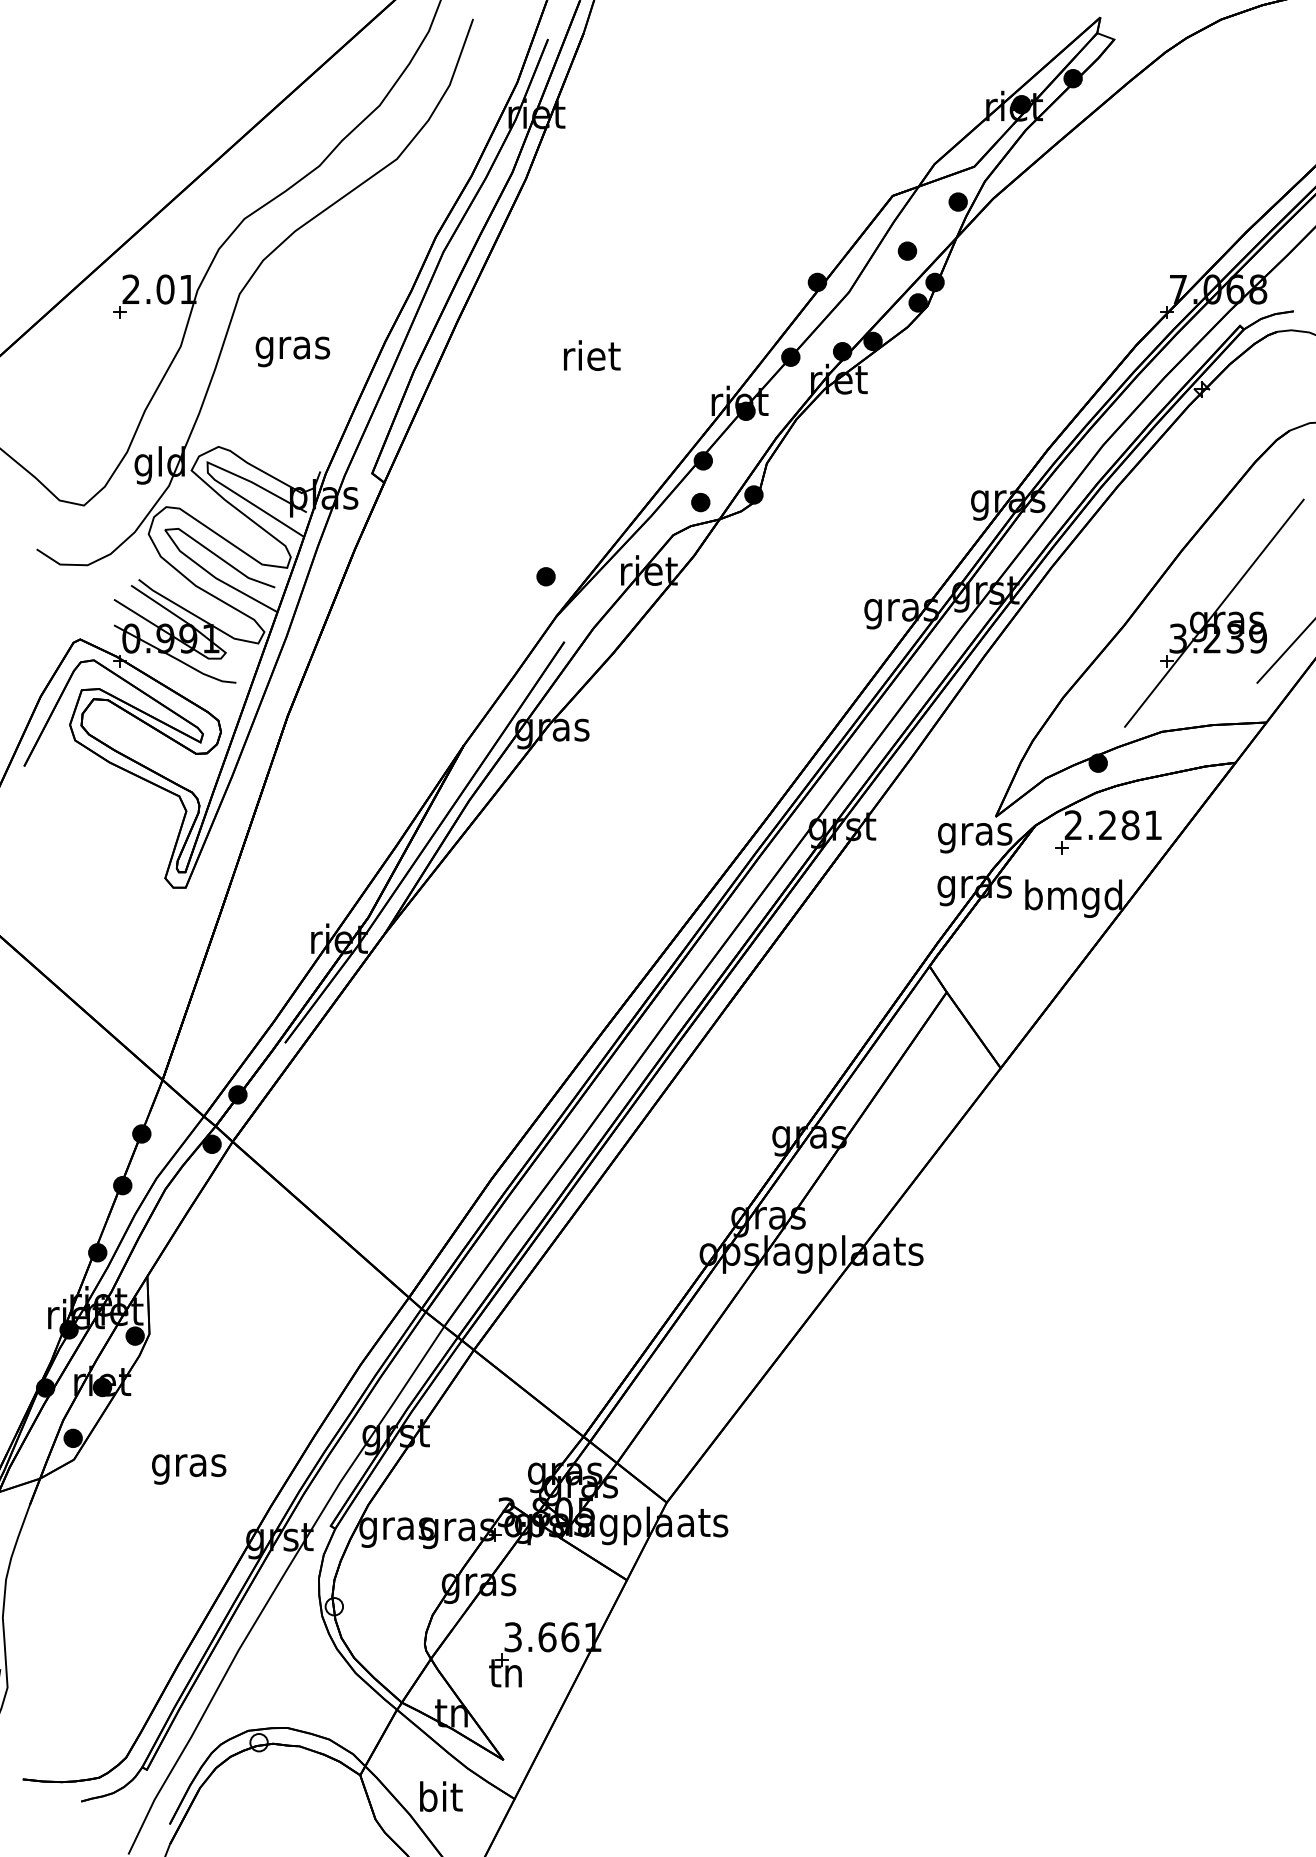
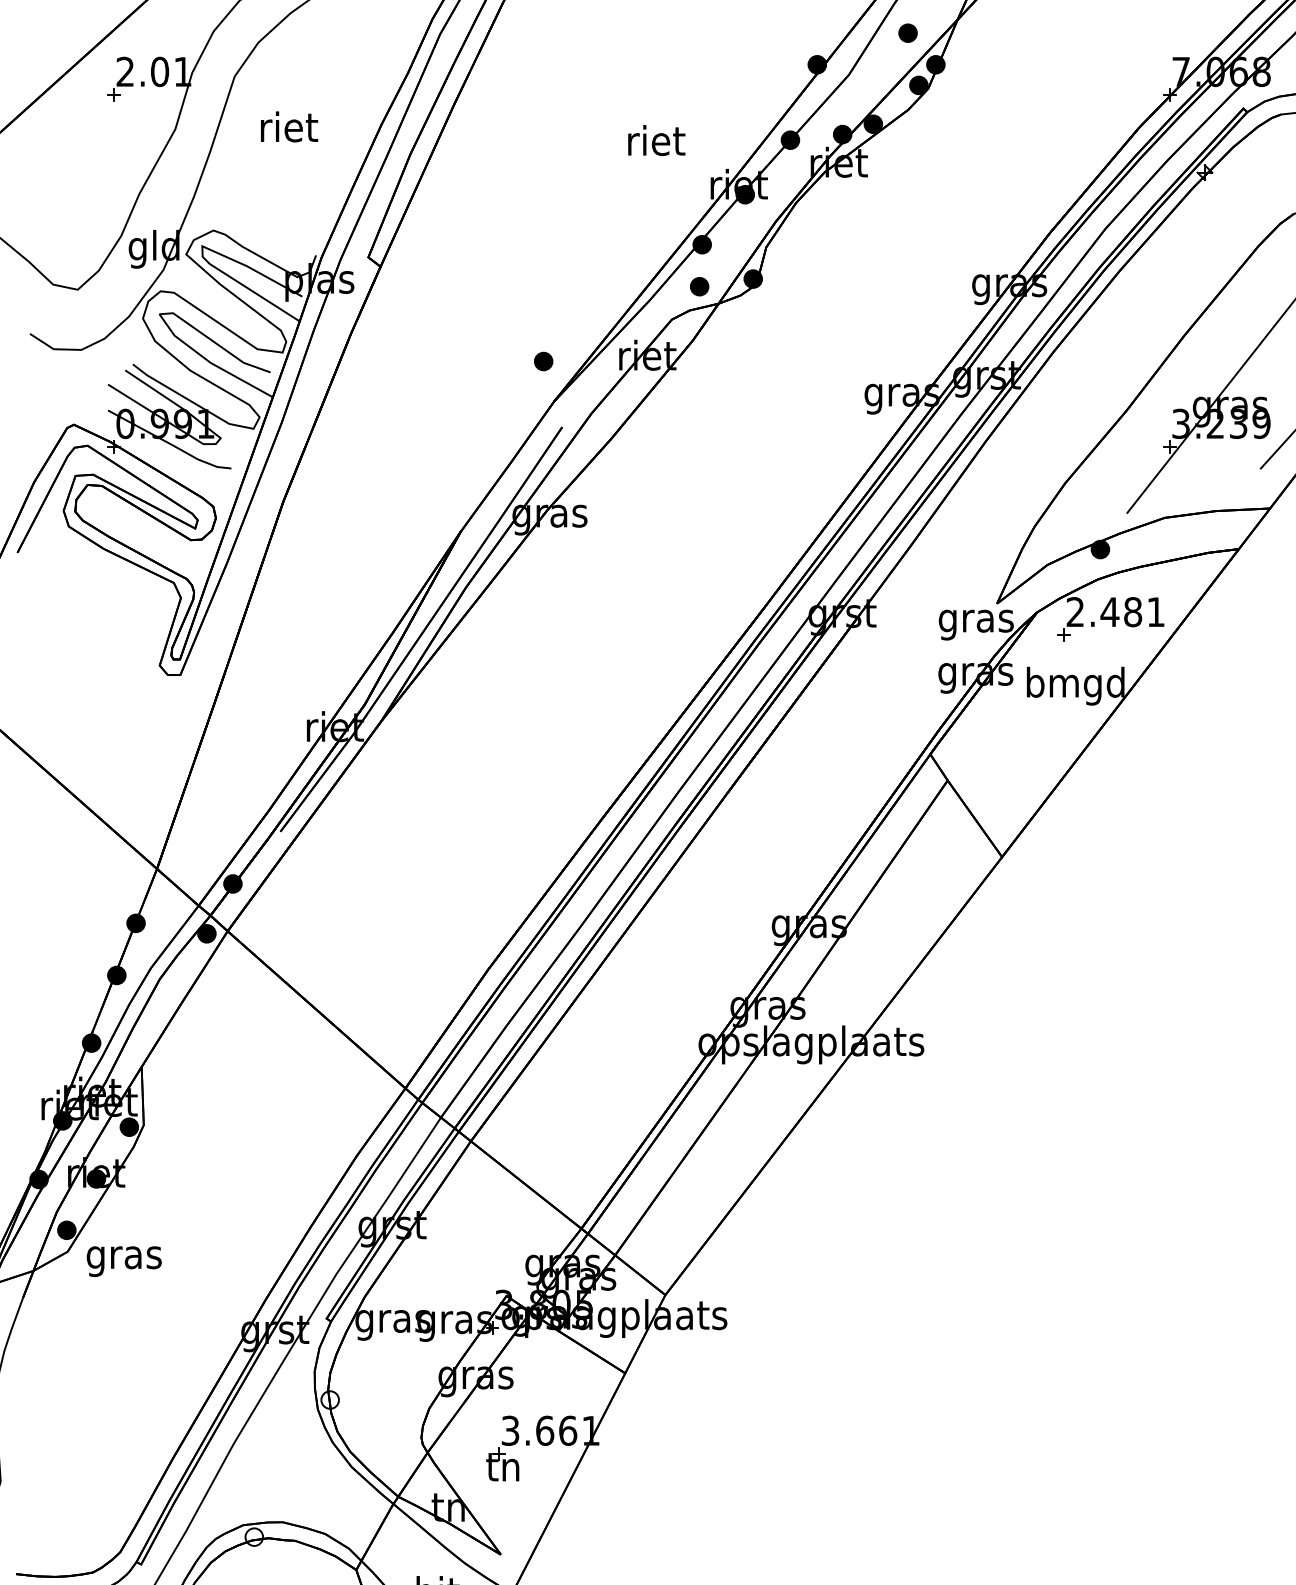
text: (292, 347) -> (287, 130), gras -> riet
text: (592, 355) -> (657, 140), moved
text: (1107, 824) -> (1109, 611), 2.281 -> 2.481
text: (189, 1469) -> (124, 1261), moved

